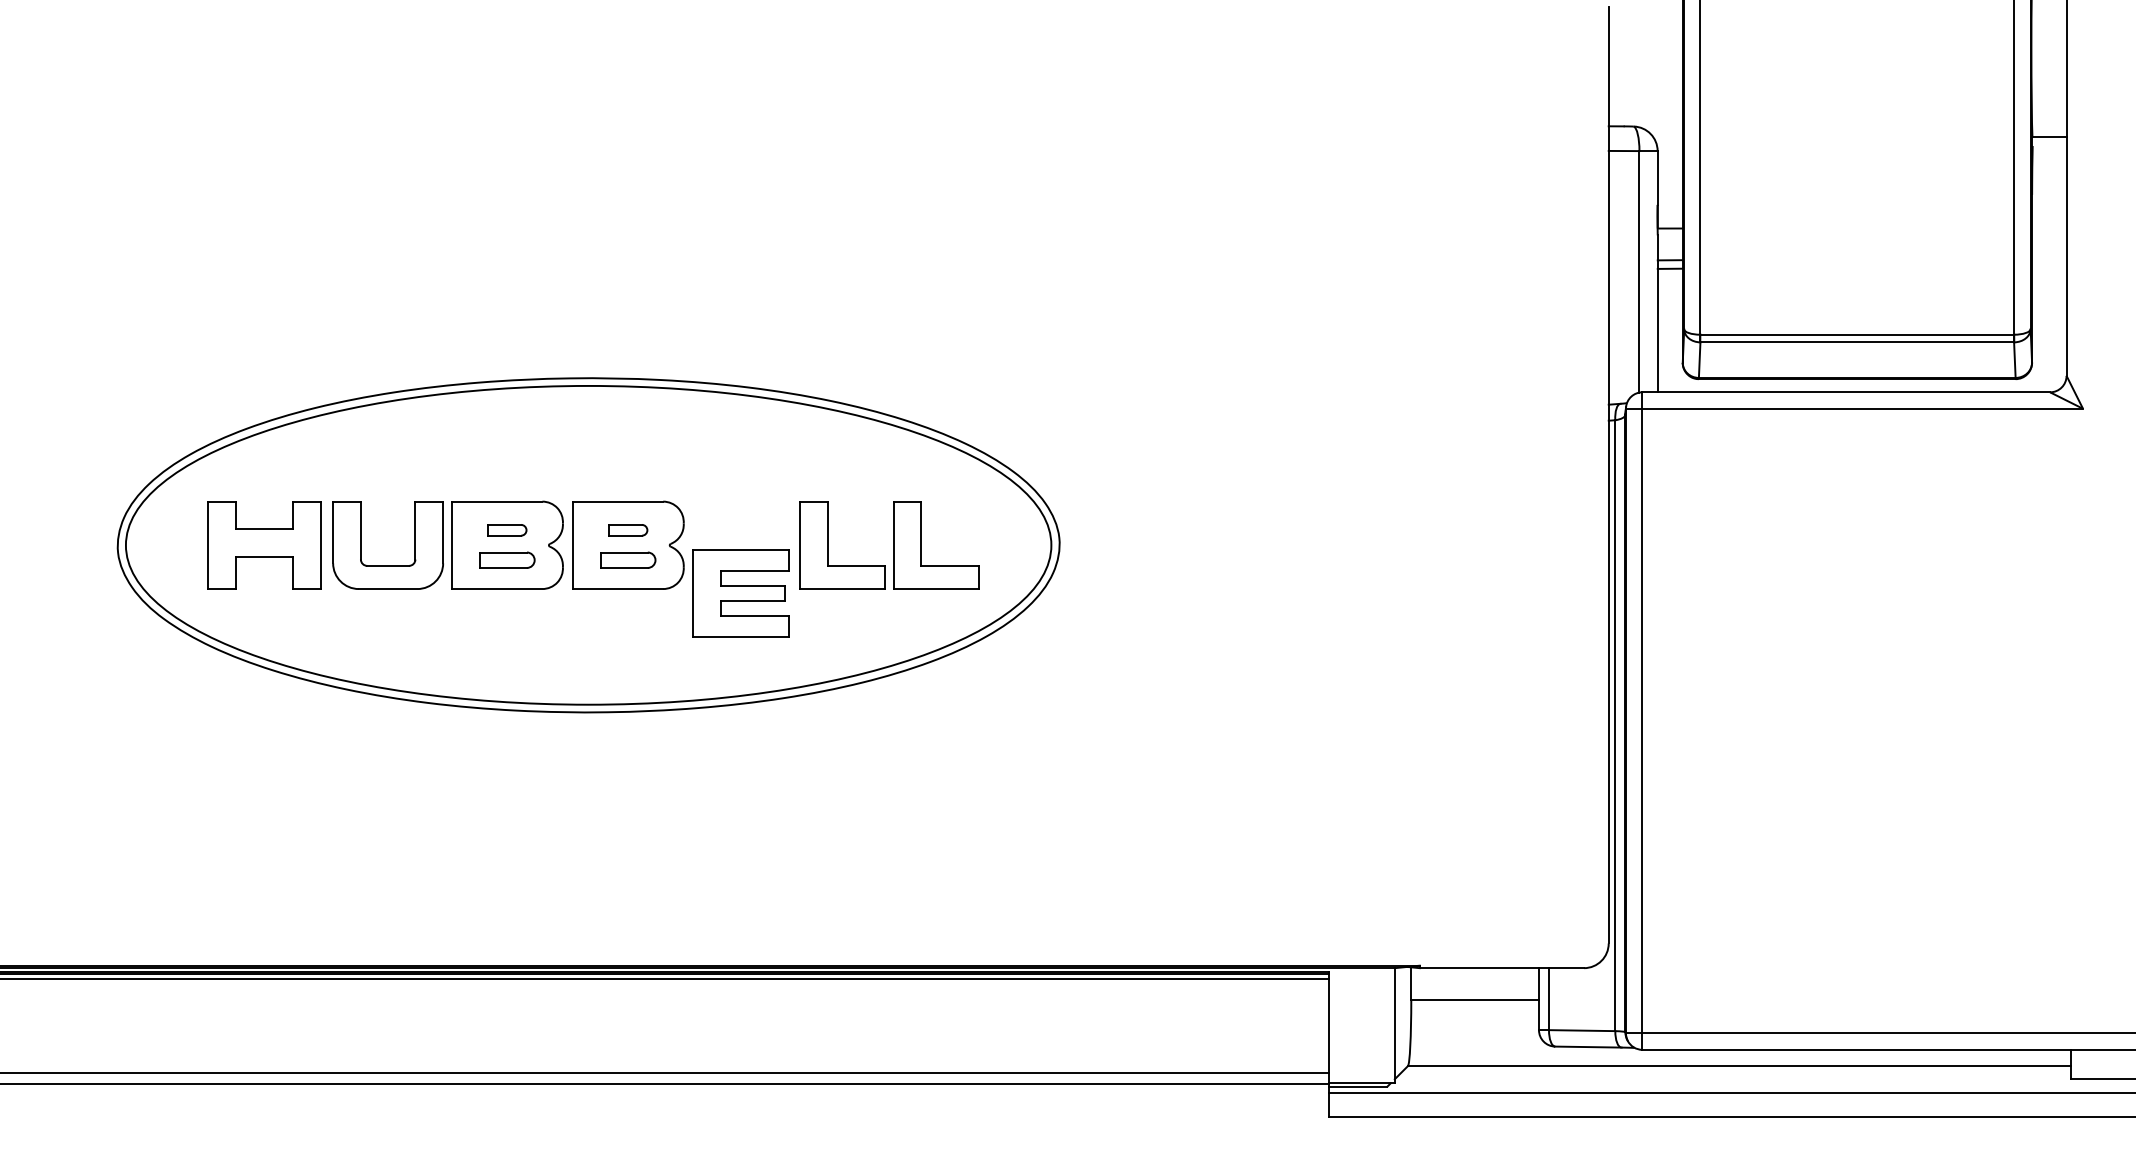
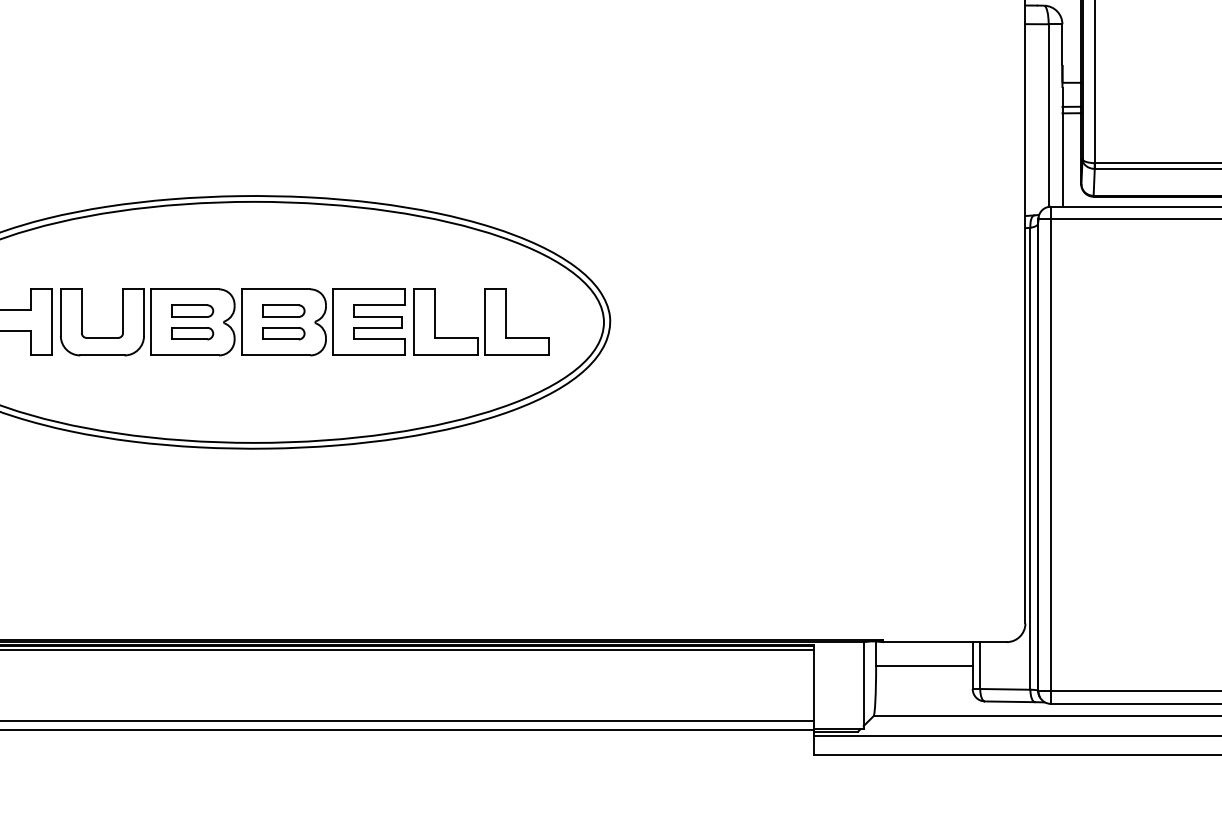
part: (507, 529) -> (192, 310), size x1.43
part: (628, 529) -> (284, 310), size x1.43
part: (740, 593) -> (368, 322), moved

